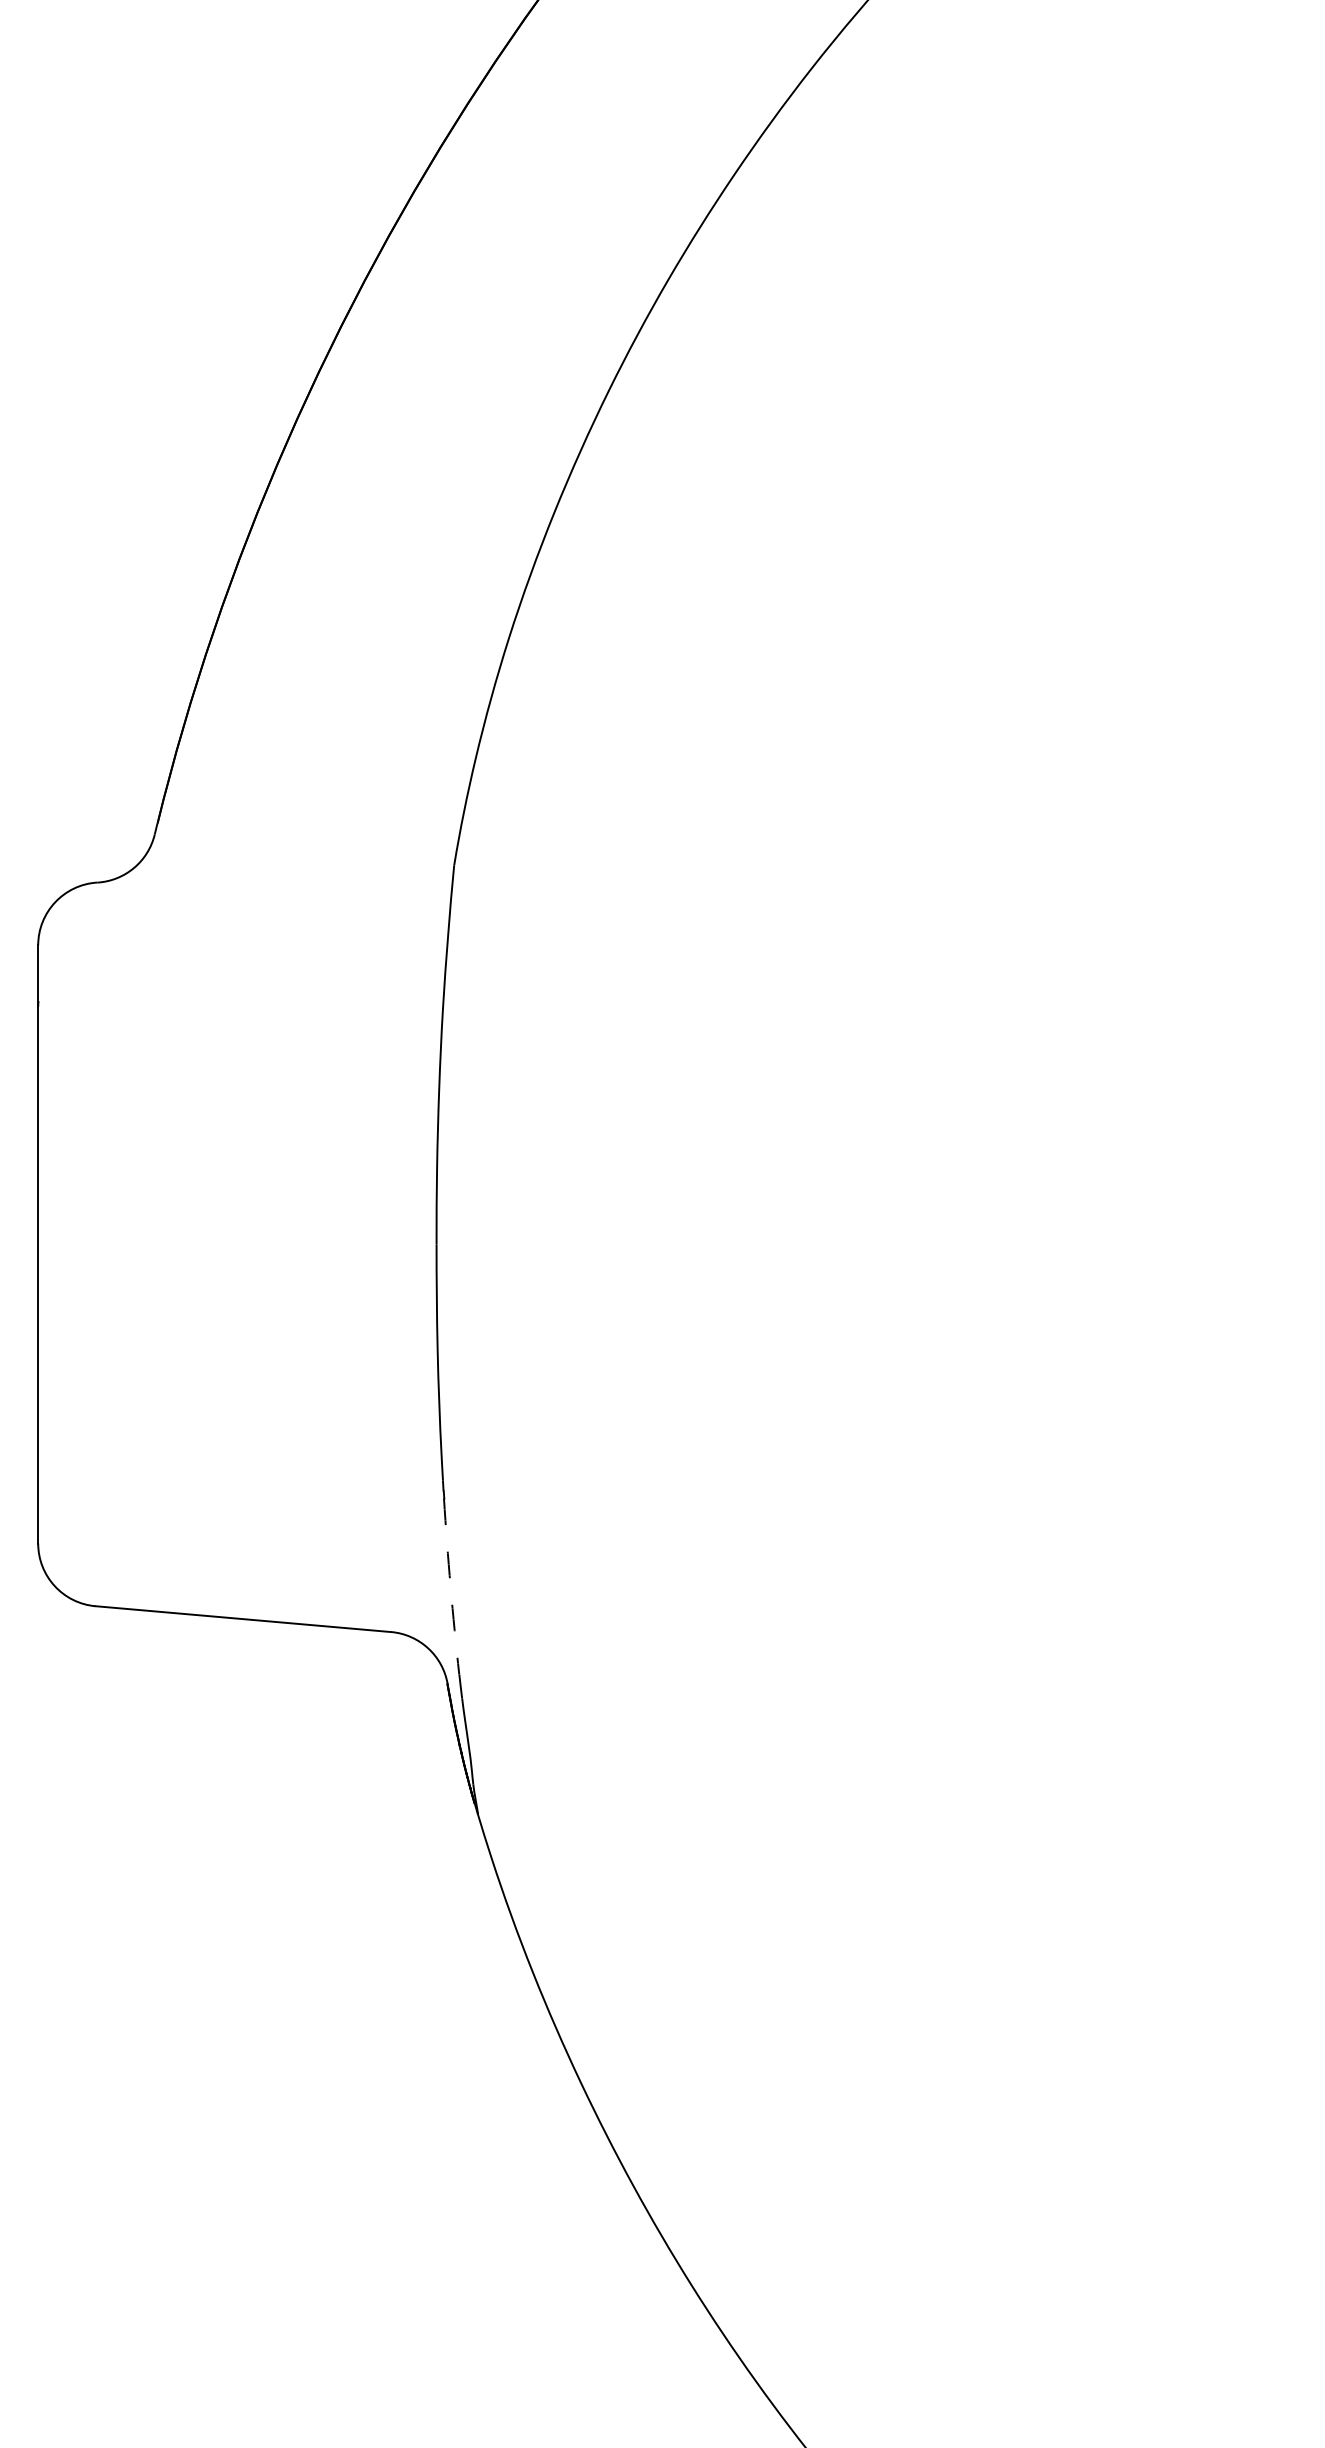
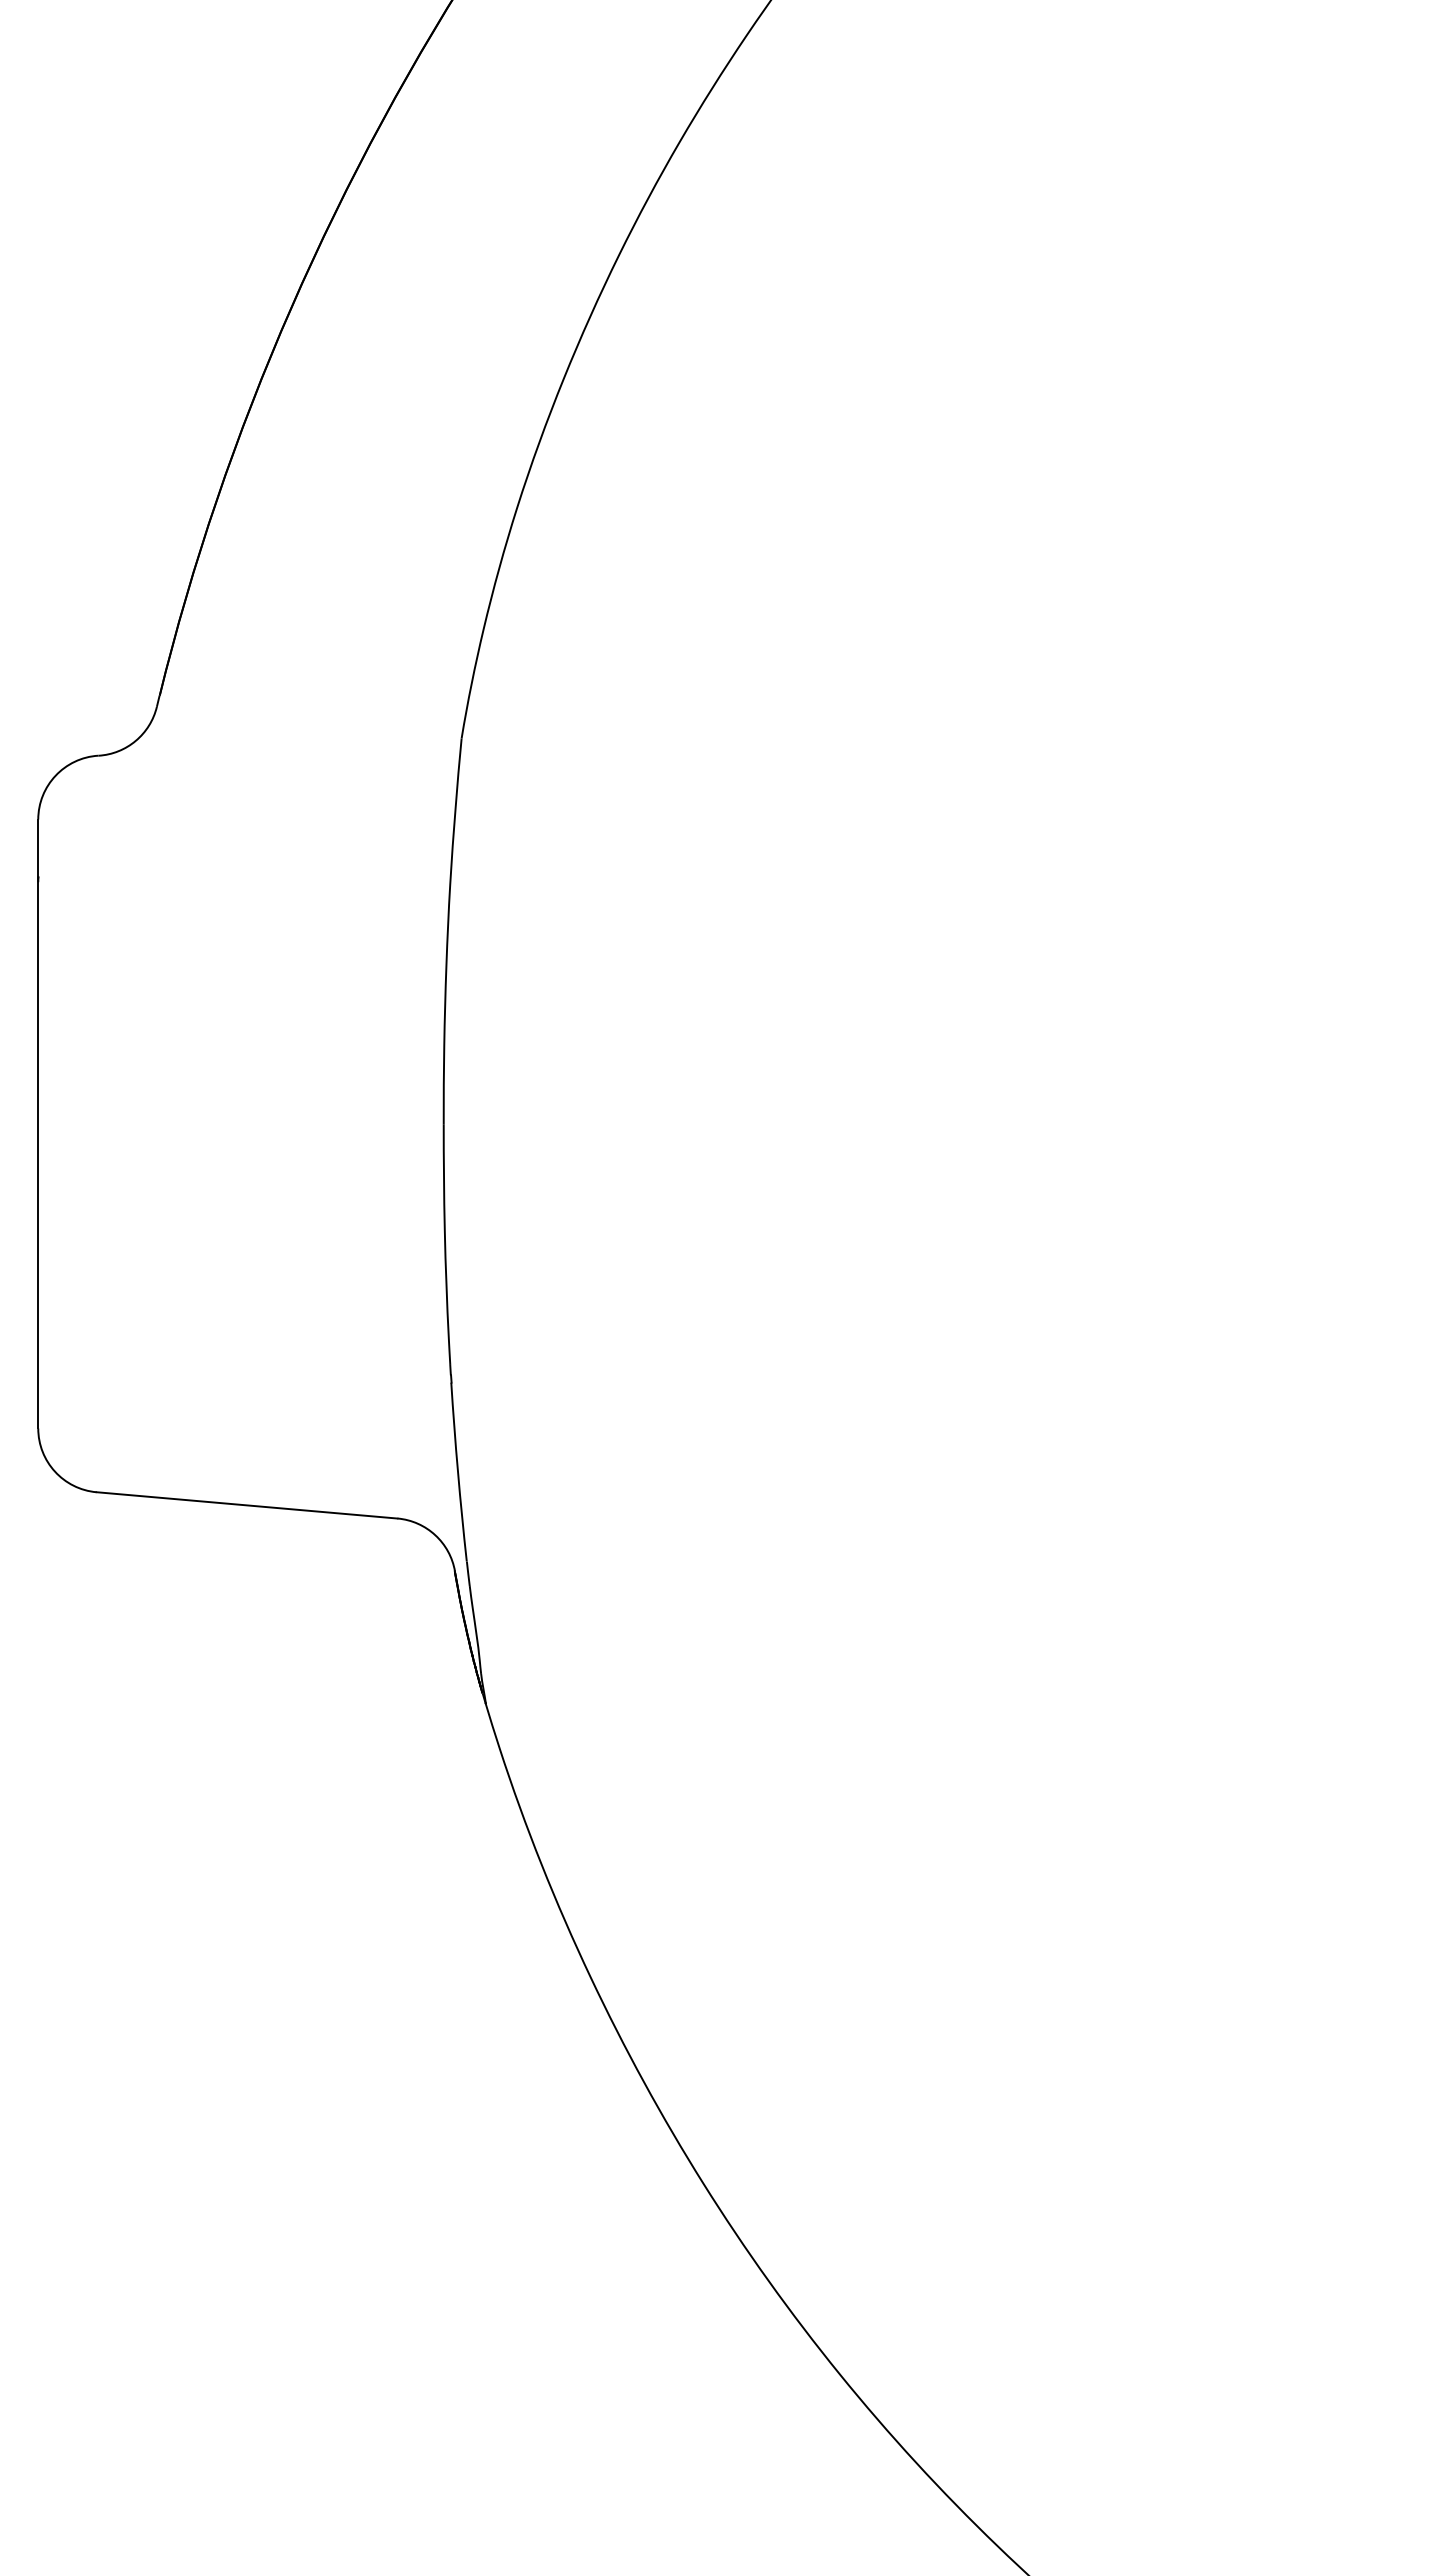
arc: (451, 1586) -> (458, 1472), dashed -> solid

